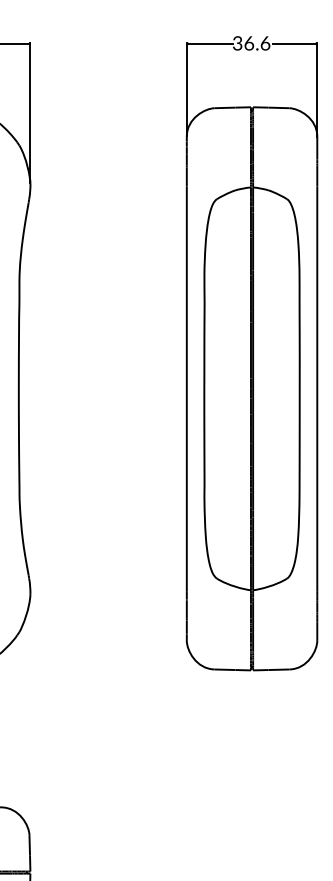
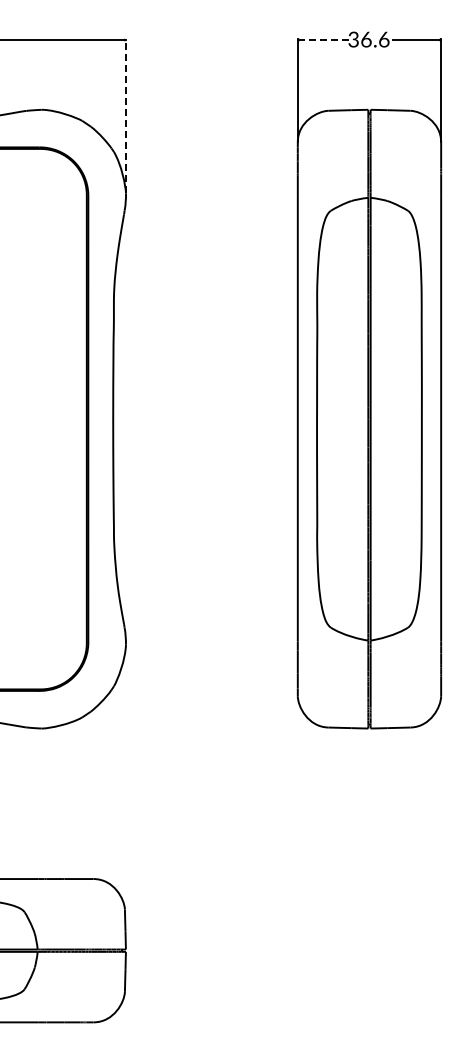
line: (210, 44) -> (323, 40), solid -> dashed
line: (30, 112) -> (126, 115), solid -> dashed

